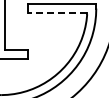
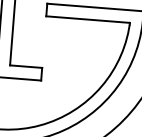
line: (57, 13) -> (87, 20), dashed -> solid

